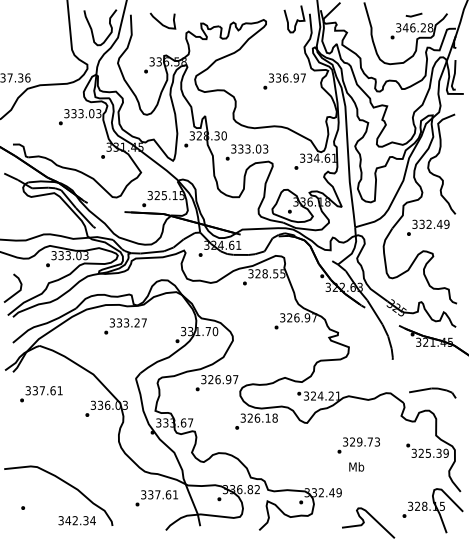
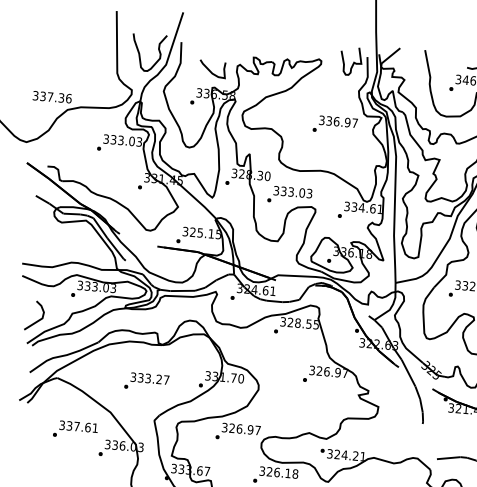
curve: (160, 21) -> (210, 69), moved
text: (125, 326) -> (146, 382), moved
text: (41, 394) -> (75, 430), moved

